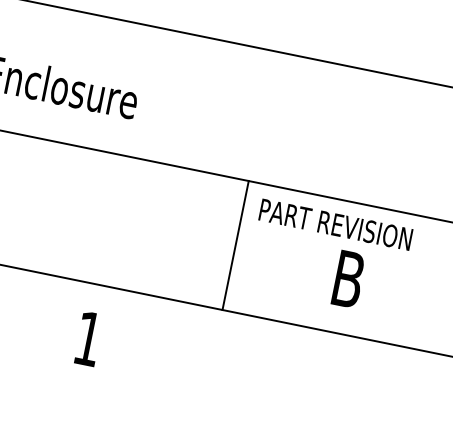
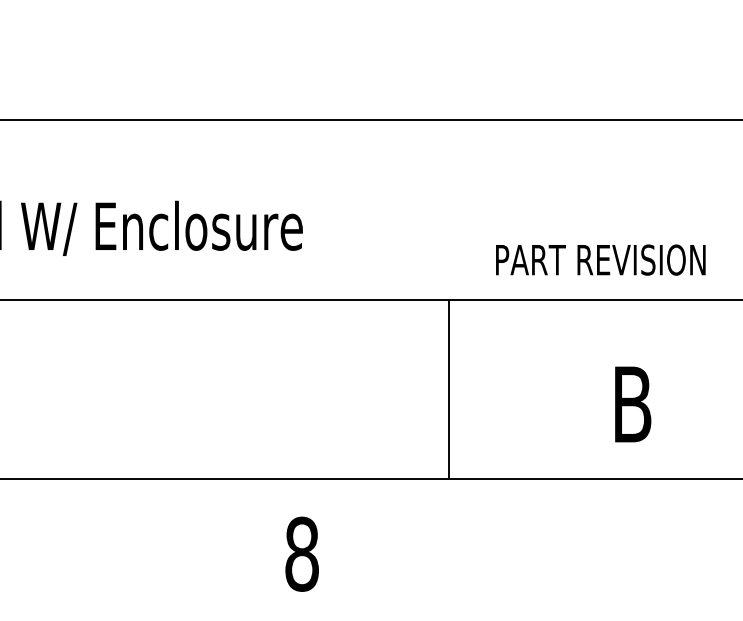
text: (335, 224) -> (600, 259), moved
line: (235, 245) -> (448, 389), moved
text: (88, 338) -> (301, 553), 1 -> 8

